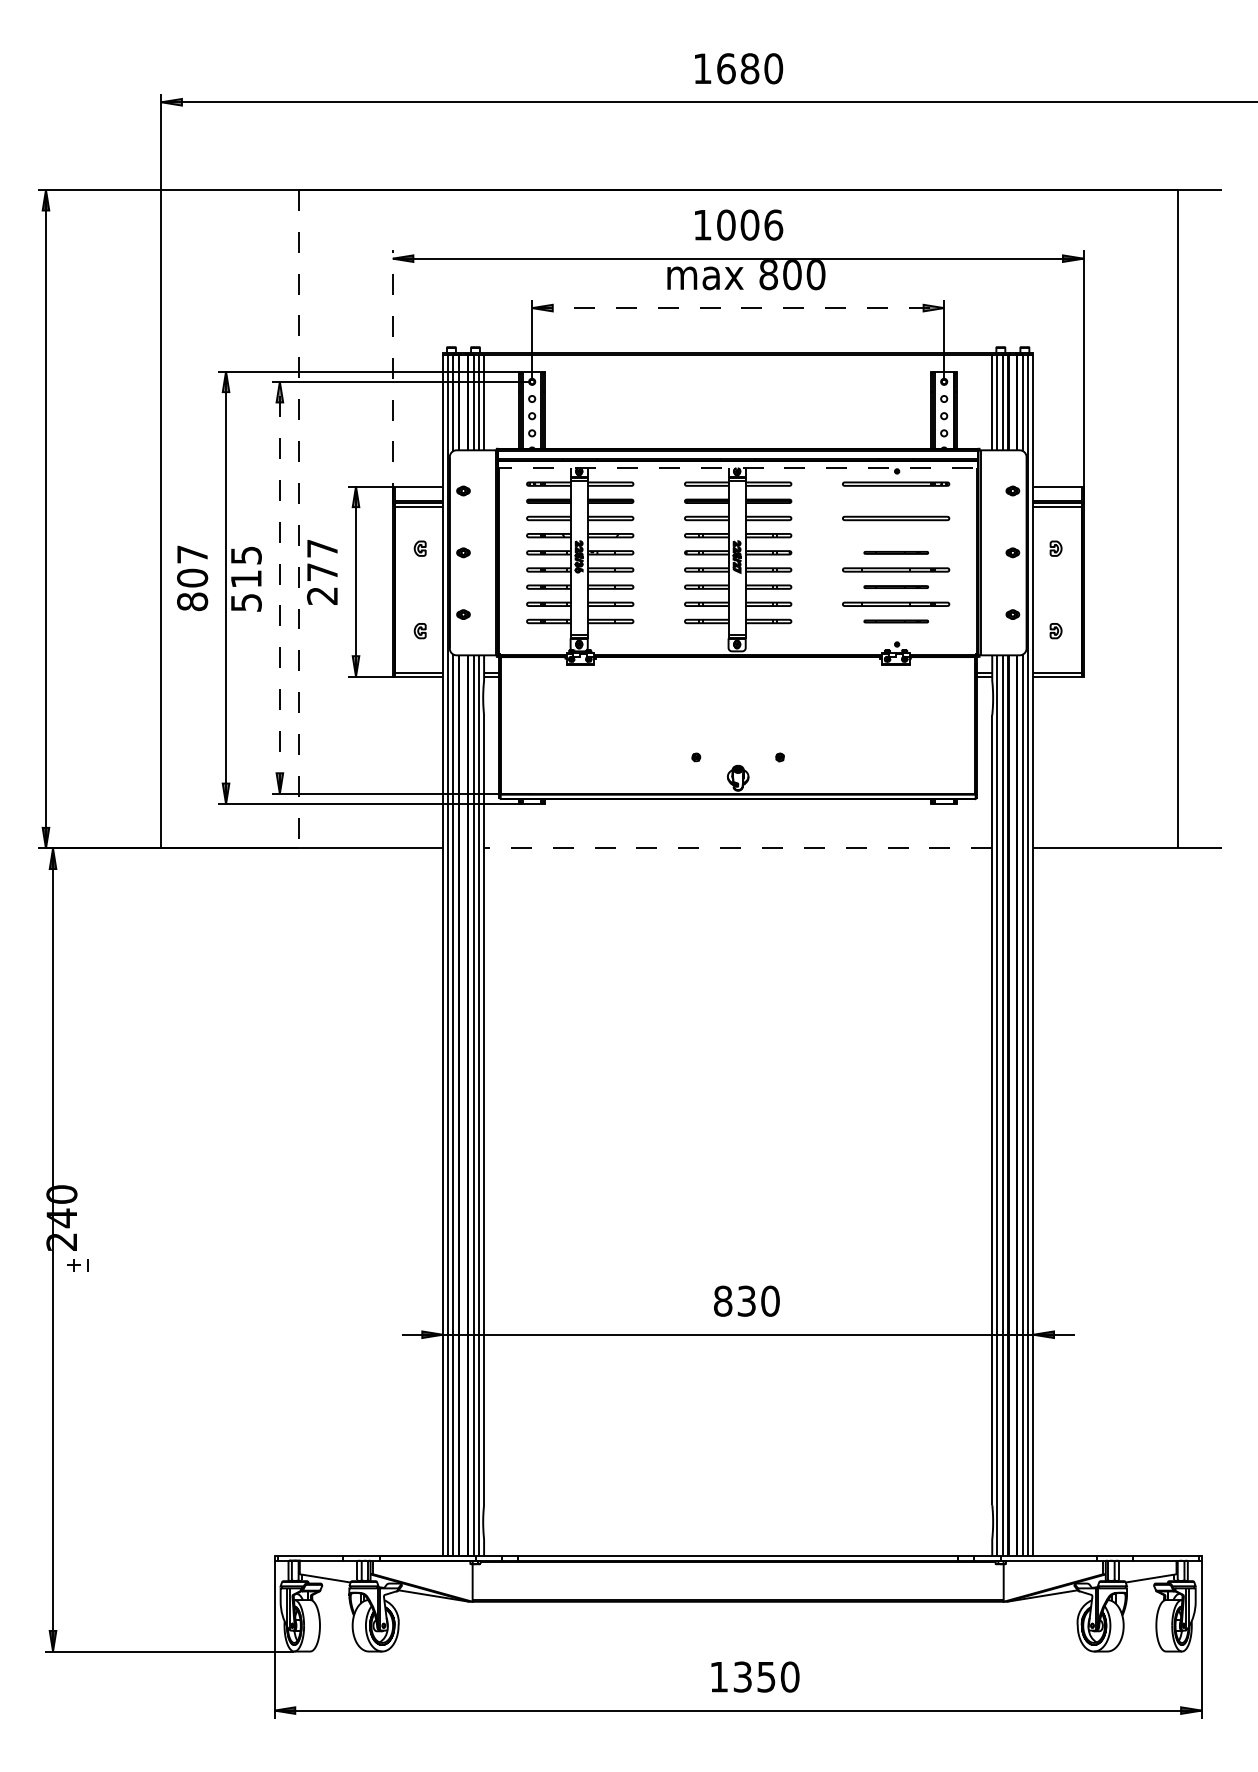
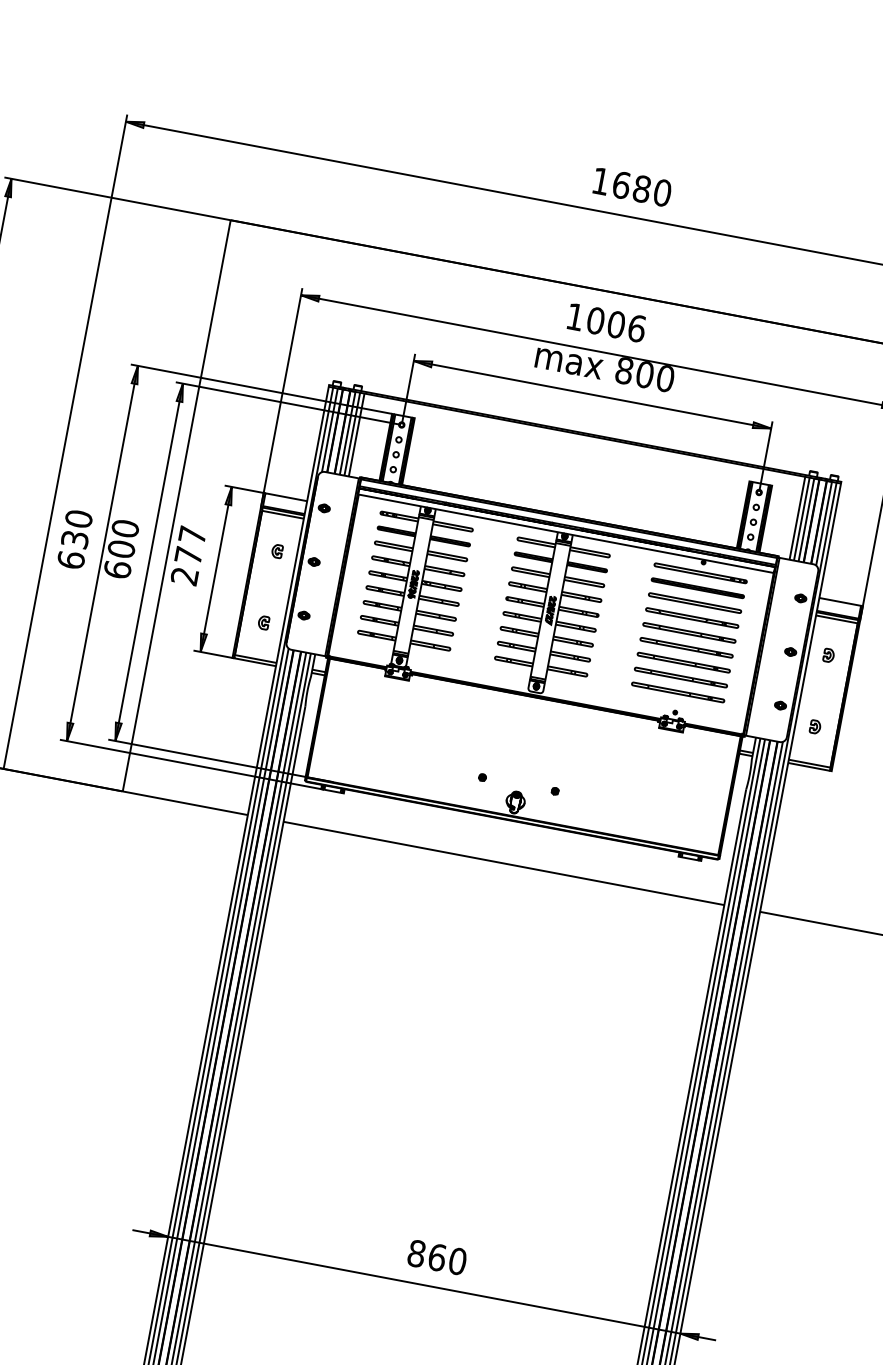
line: (738, 308) -> (592, 395), dashed -> solid
line: (392, 377) -> (281, 398), dashed -> solid
line: (733, 468) -> (562, 533), dashed -> solid
part: (896, 500) -> (698, 587), added
line: (298, 519) -> (176, 506), dashed -> solid
part: (896, 535) -> (692, 617), added
part: (896, 552) -> (689, 632), size x1.67
text: (192, 578) -> (74, 539), 807 -> 630
text: (245, 578) -> (120, 548), 515 -> 600
part: (896, 586) -> (684, 662), size x1.67
line: (279, 587) -> (148, 561), dashed -> solid
part: (896, 621) -> (678, 692), size x1.67
line: (737, 848) -> (503, 863), dashed -> solid
text: (746, 1300) -> (437, 1256), 830 -> 860

